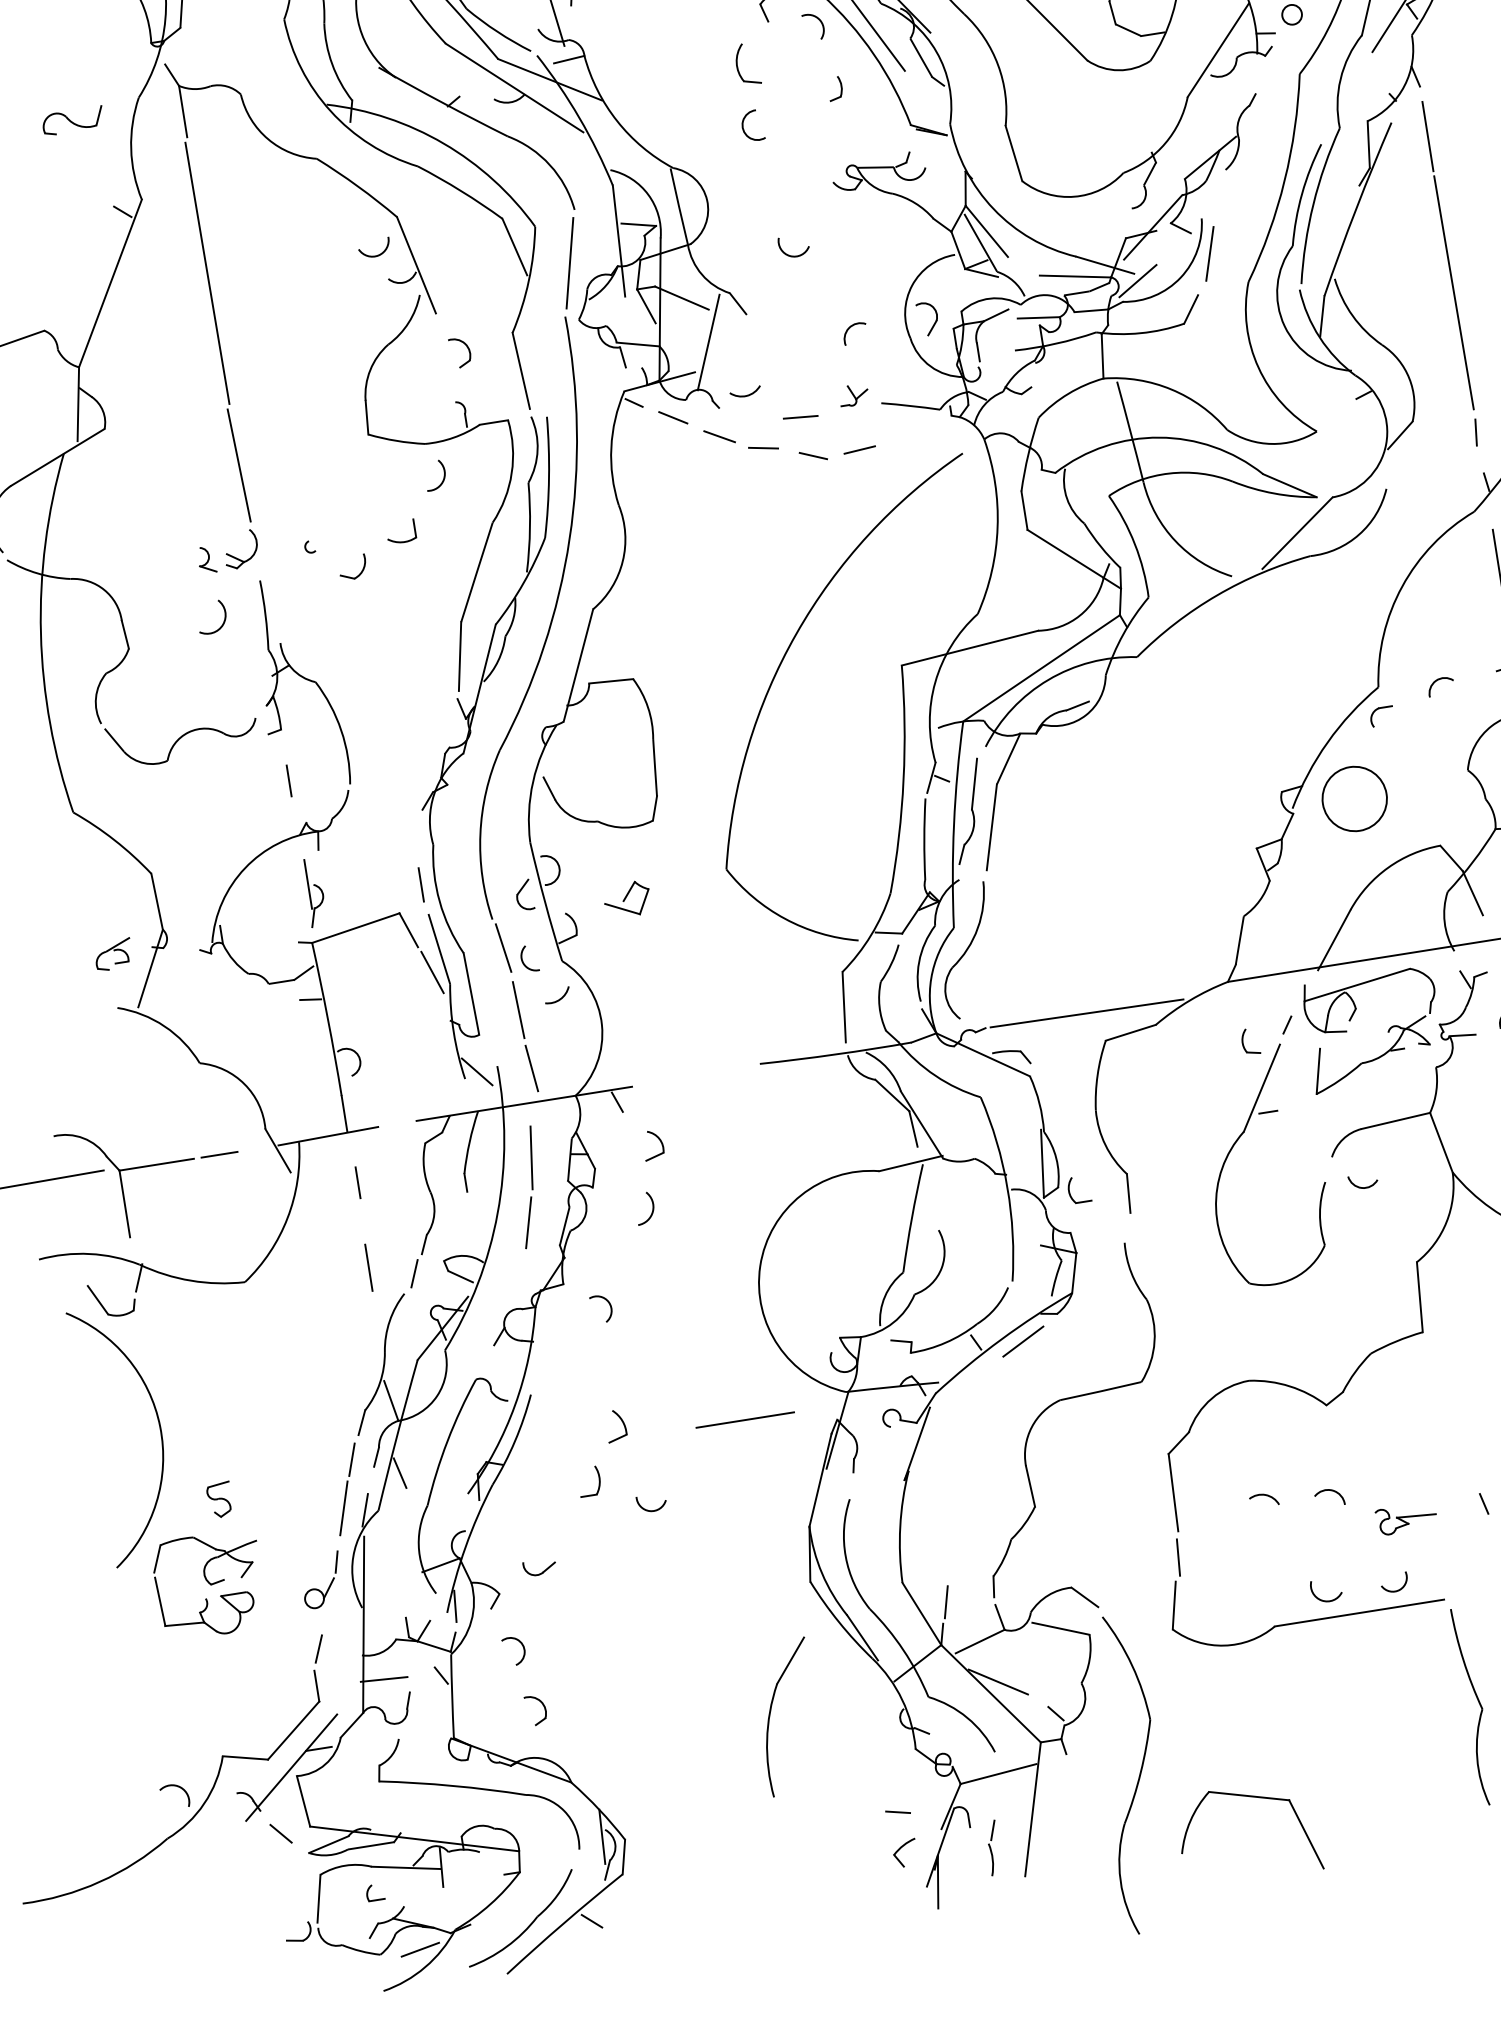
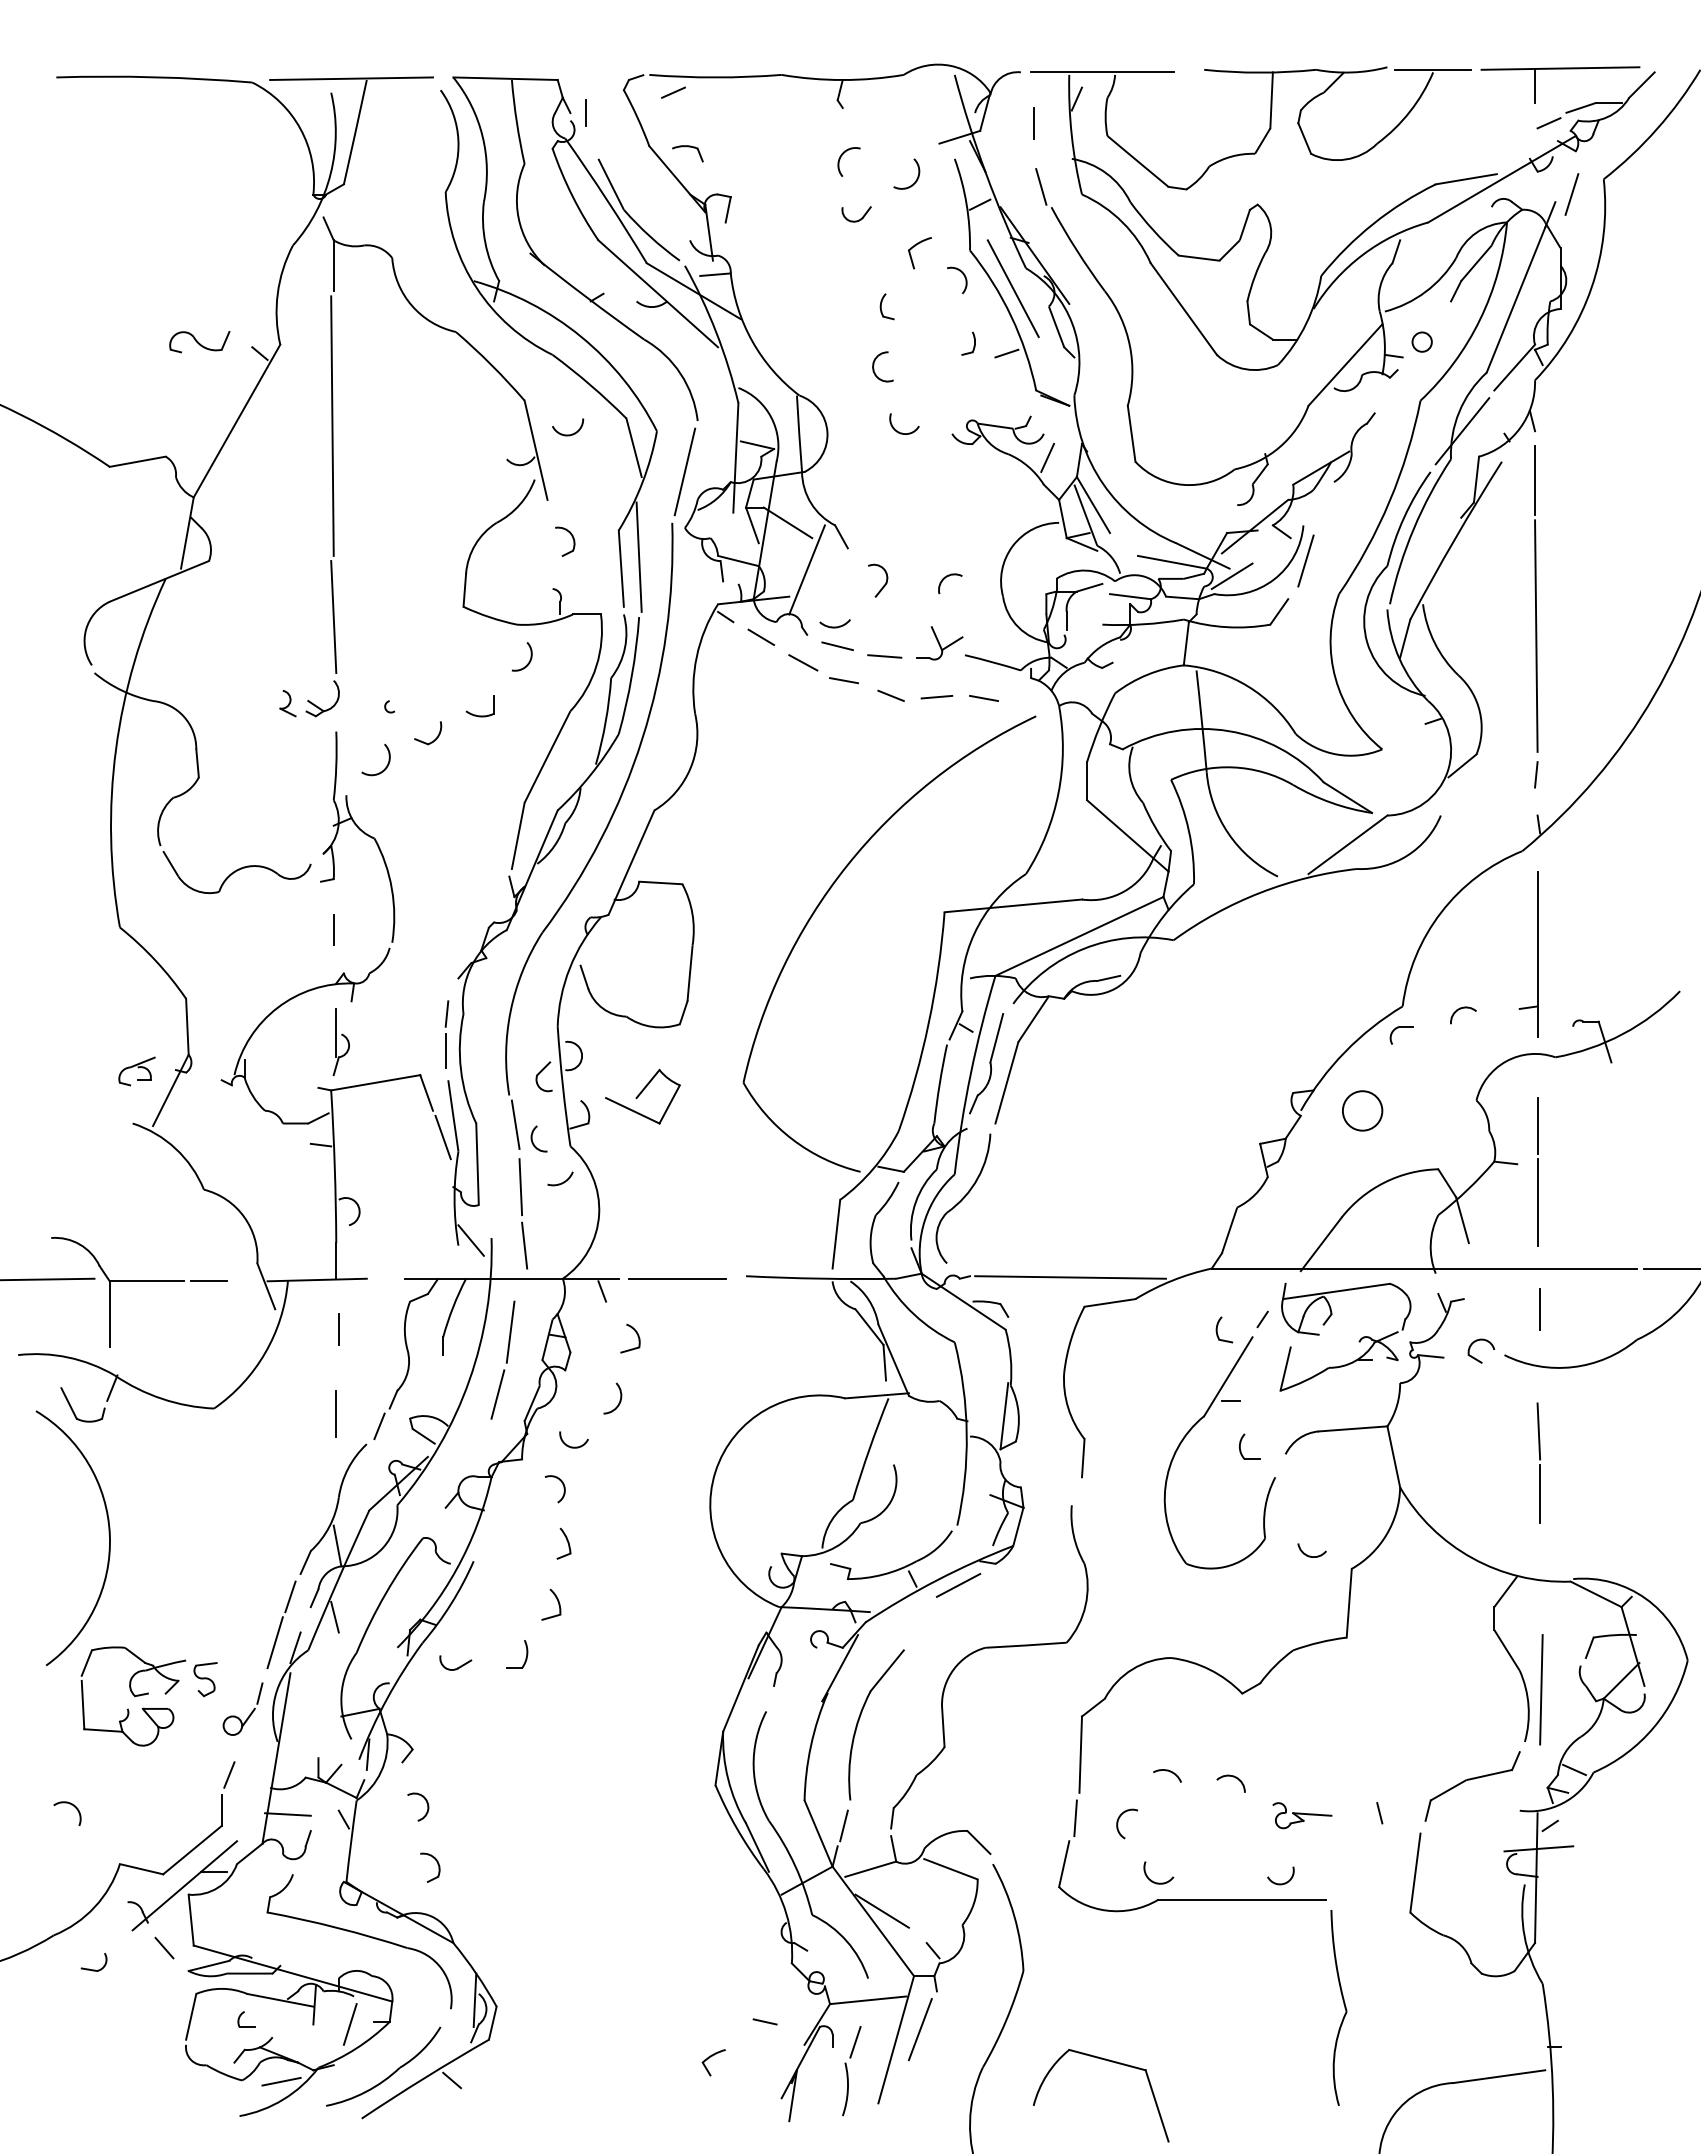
part: (746, 64) -> (886, 306), size x0.62
line: (875, 92) -> (1006, 353), added
line: (1346, 98) -> (1462, 431), added
part: (72, 121) -> (199, 342), moved
line: (932, 190) -> (1047, 457), added
arc: (376, 255) -> (568, 434), moved
arc: (793, 255) -> (902, 432), moved
part: (934, 322) -> (883, 585), moved
line: (536, 355) -> (638, 556), added
part: (853, 395) -> (939, 643), size x1.67
line: (751, 414) -> (837, 646), added
line: (907, 443) -> (984, 698), added
arc: (223, 621) -> (386, 765), moved
circle: (1354, 798) -> (1362, 1110), size x0.62
line: (416, 847) -> (446, 1013), added
part: (626, 899) -> (642, 1096), size x1.67
arc: (1362, 1186) -> (1310, 1555), moved
part: (1070, 1187) -> (1241, 1443), moved
part: (618, 1362) -> (563, 1543), added
line: (745, 1419) -> (677, 1278), moved
part: (219, 1499) -> (205, 1679), moved
arc: (652, 1509) -> (573, 1446), moved
arc: (1222, 1555) -> (1118, 1823), added
part: (539, 1567) -> (455, 1662), moved
arc: (1323, 1599) -> (1154, 1881), moved
part: (771, 1713) -> (860, 1718), moved
arc: (177, 1787) -> (71, 1805), moved
line: (1054, 1795) -> (919, 2029), added
part: (993, 1848) -> (851, 2071), size x1.67
part: (904, 1853) -> (713, 2062), moved
line: (479, 1881) -> (349, 2024), added
part: (298, 1939) -> (93, 1969), moved

